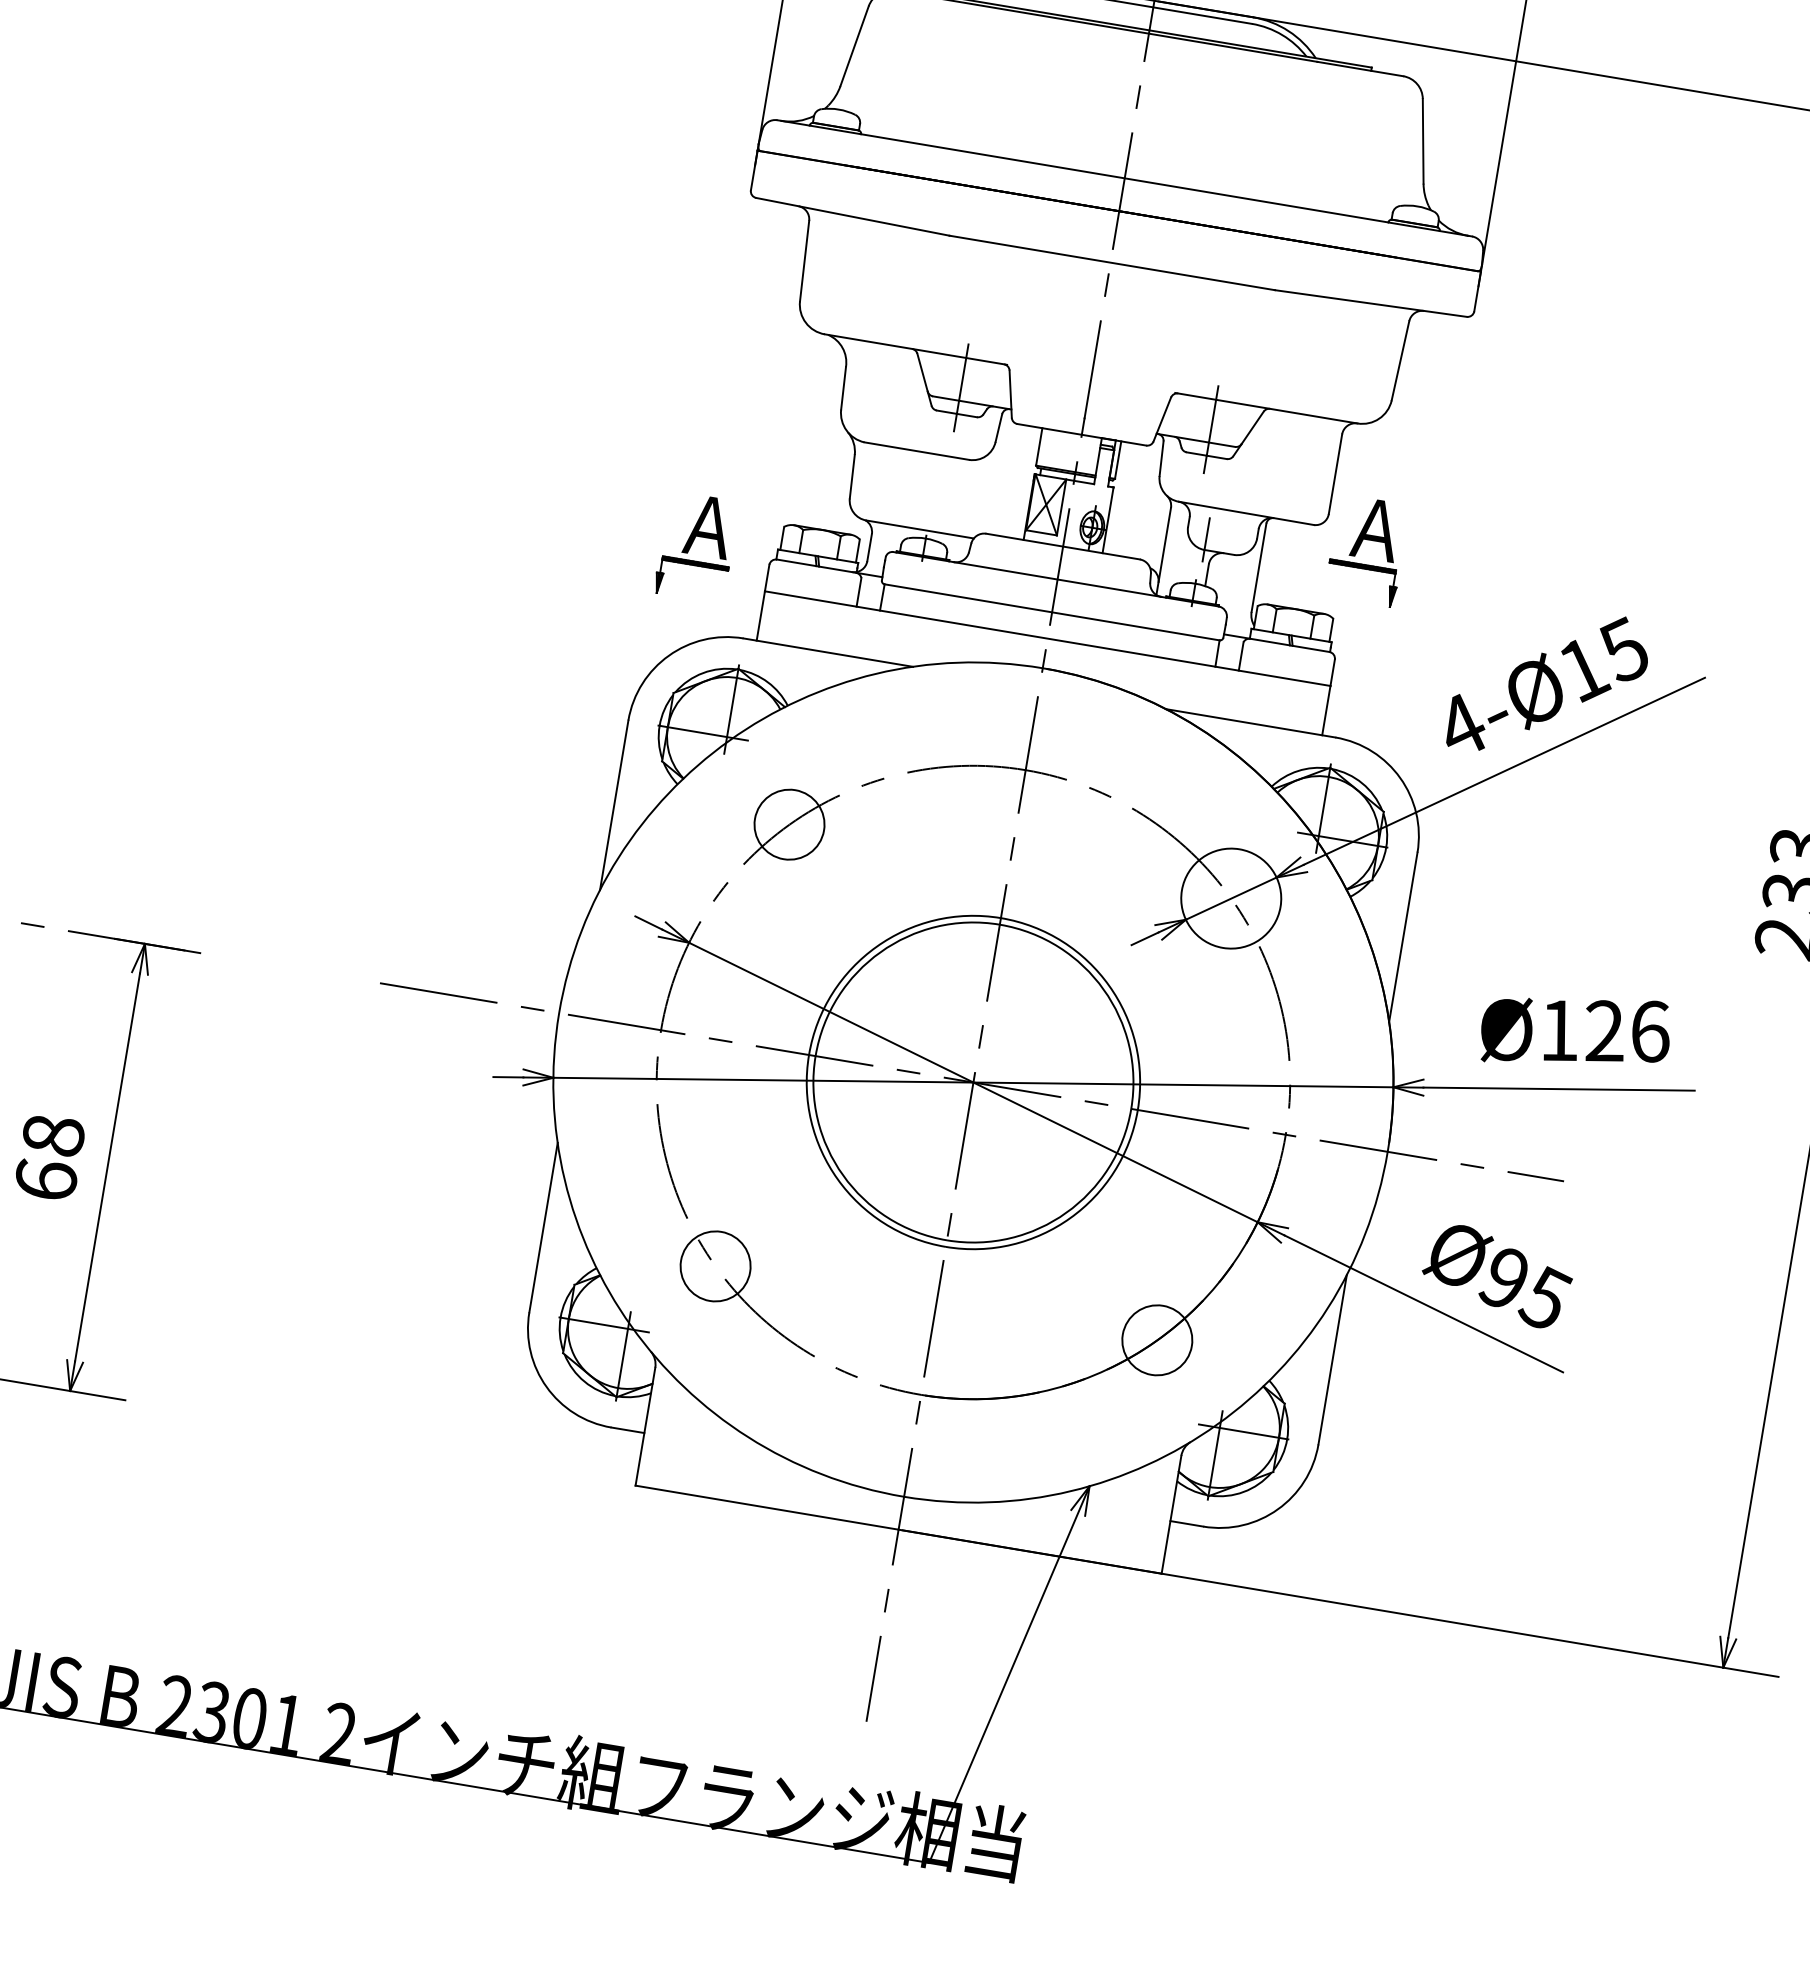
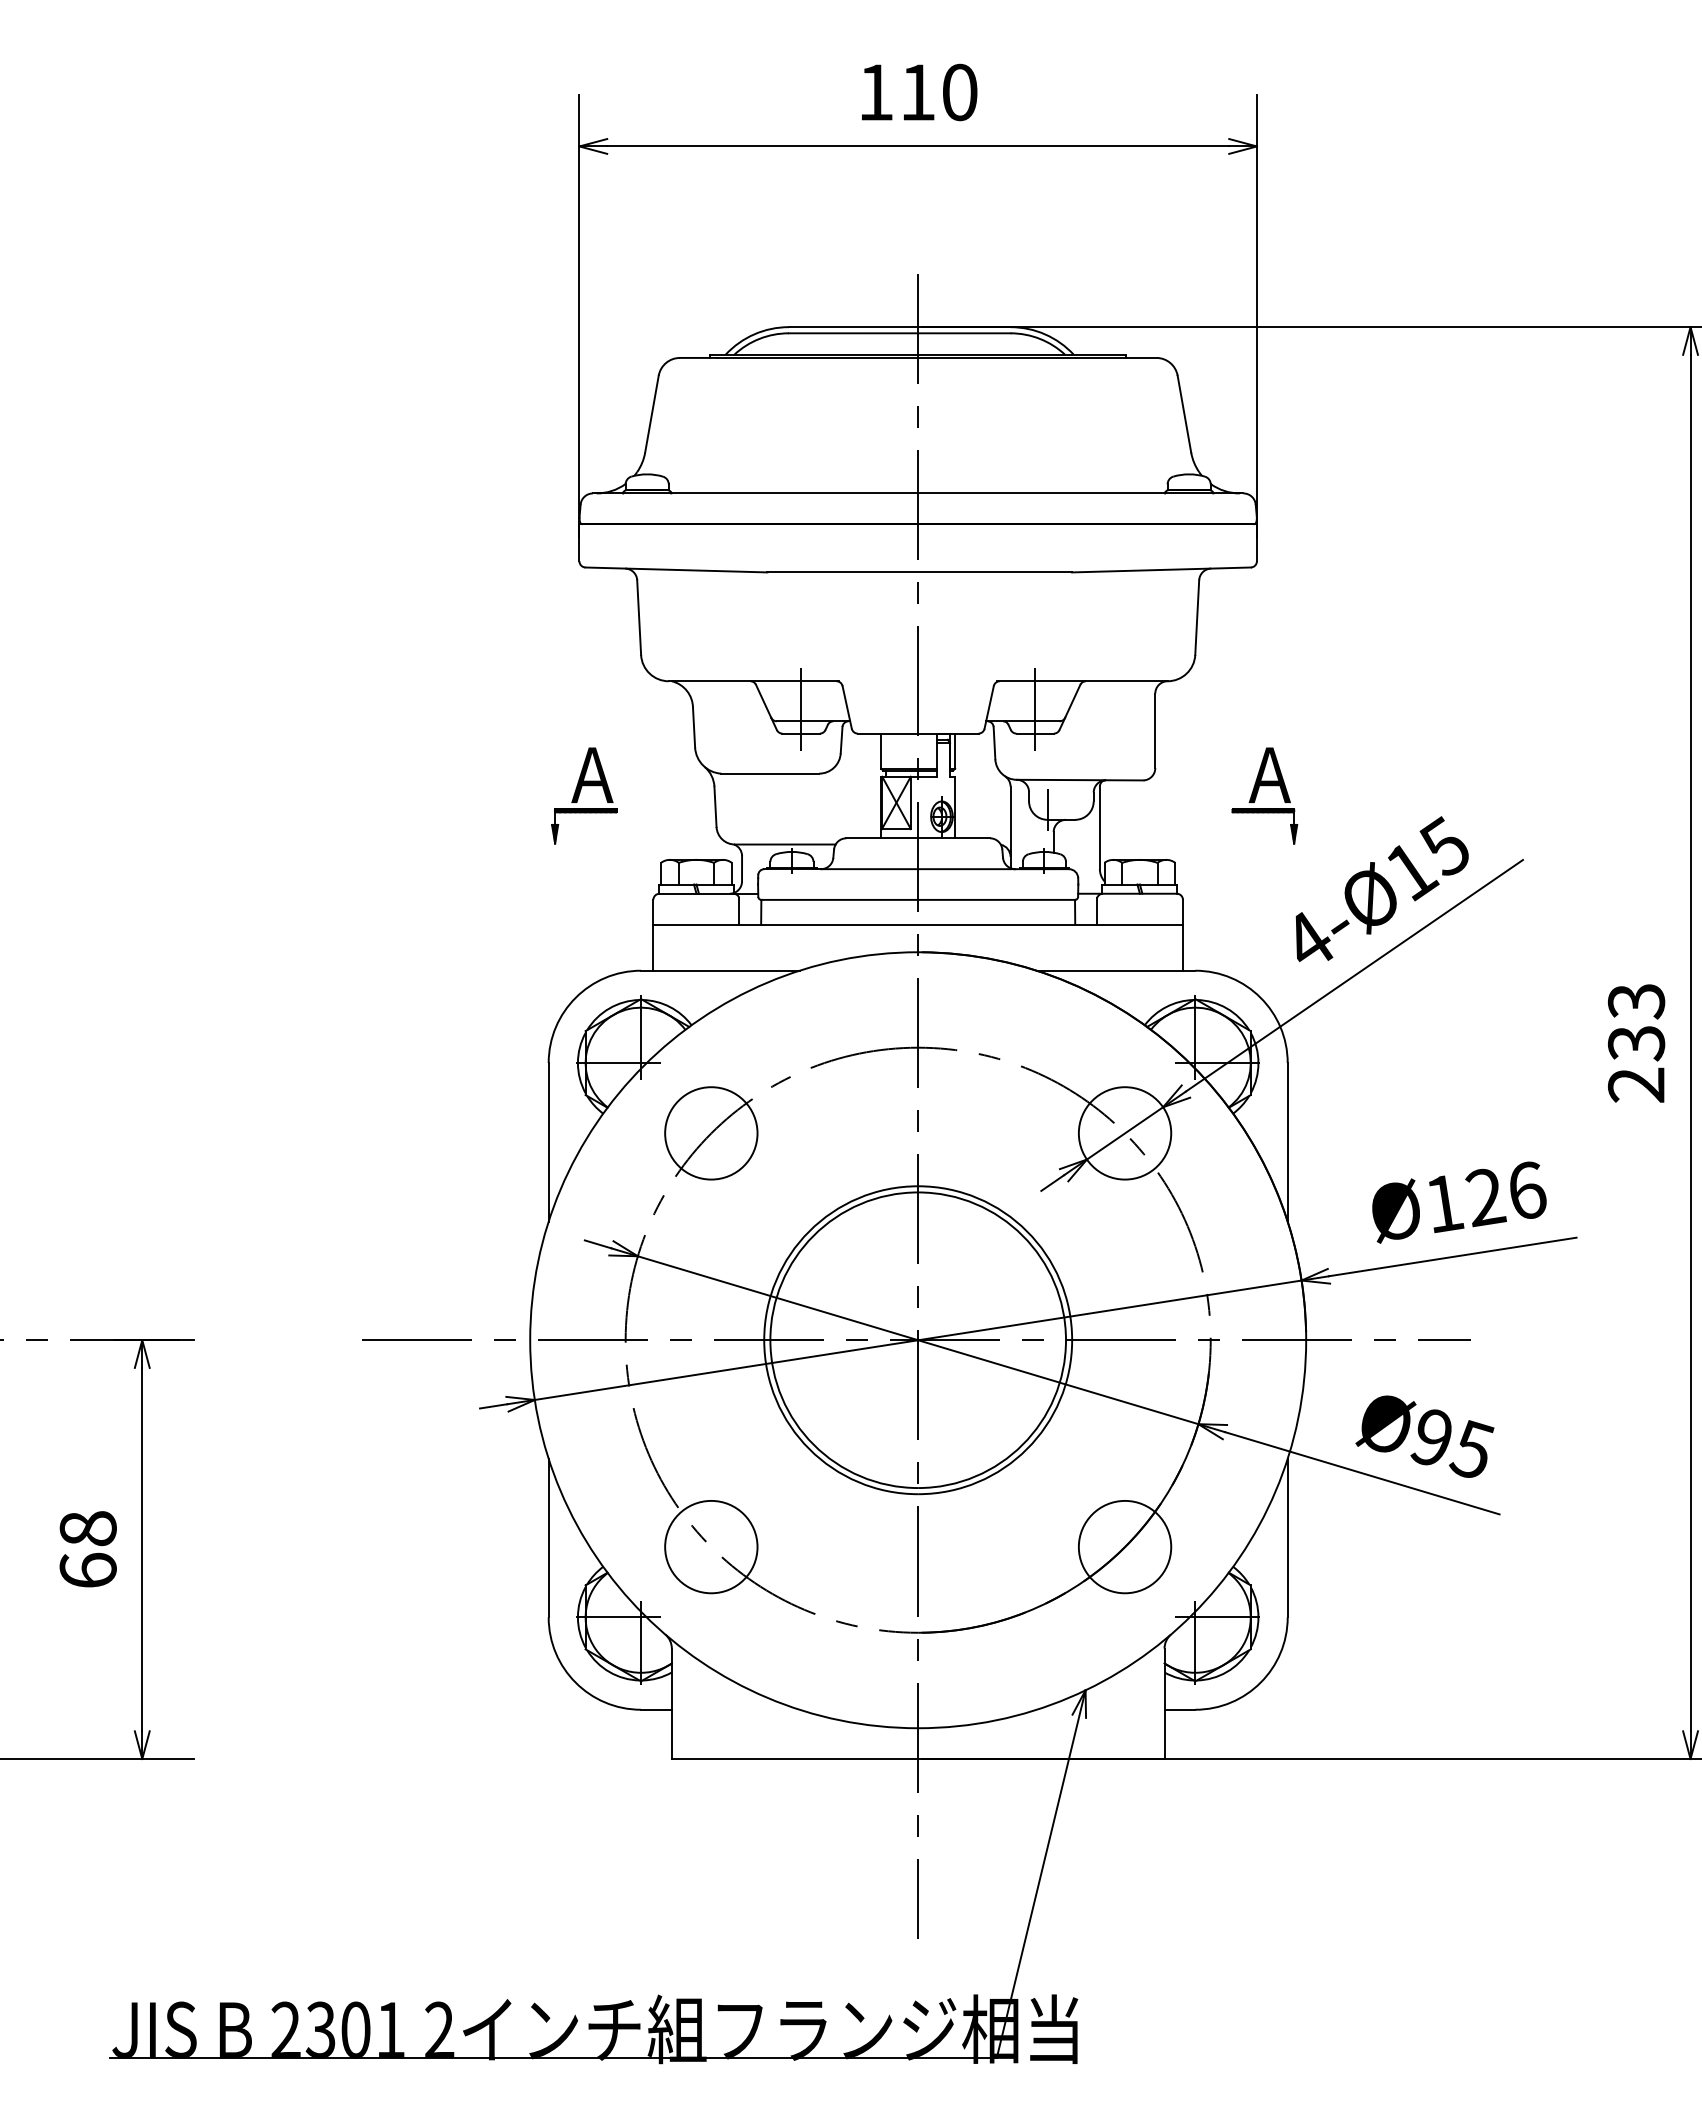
part: (696, 546) -> (584, 795), moved
part: (1359, 548) -> (1257, 794), moved
circle: (789, 824) -> (711, 1133), size x1.43
circle: (715, 1265) -> (711, 1546), size x1.43
circle: (1156, 1339) -> (1124, 1546), size x1.43

